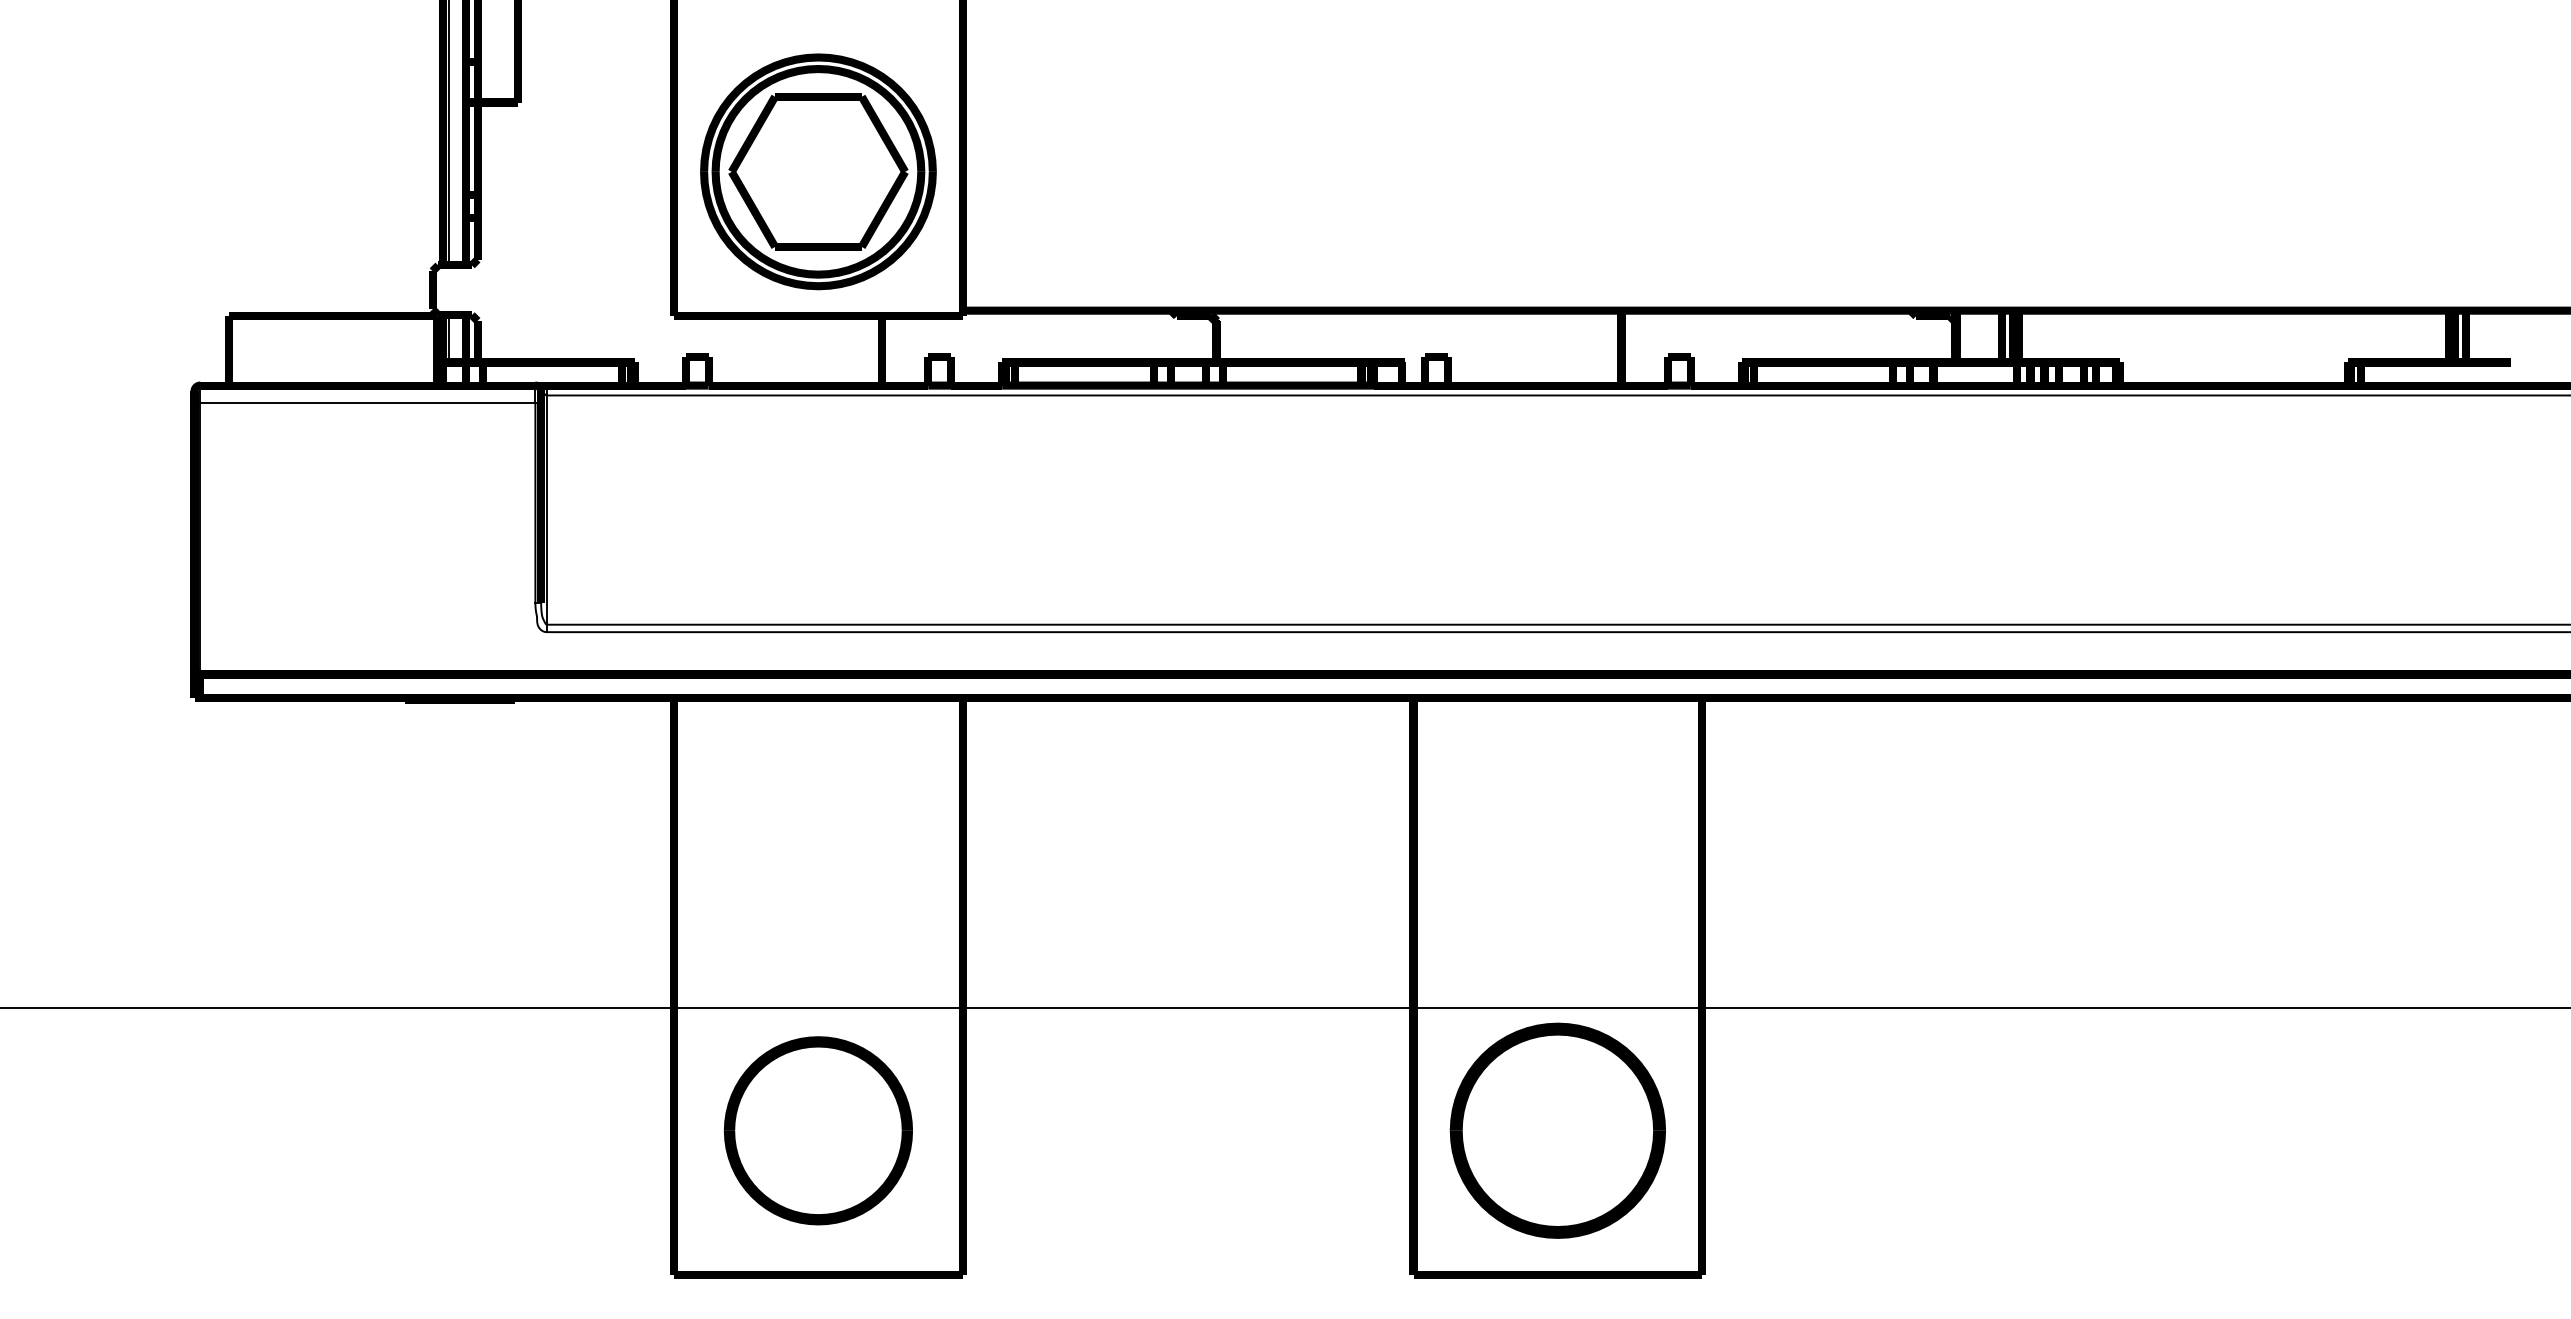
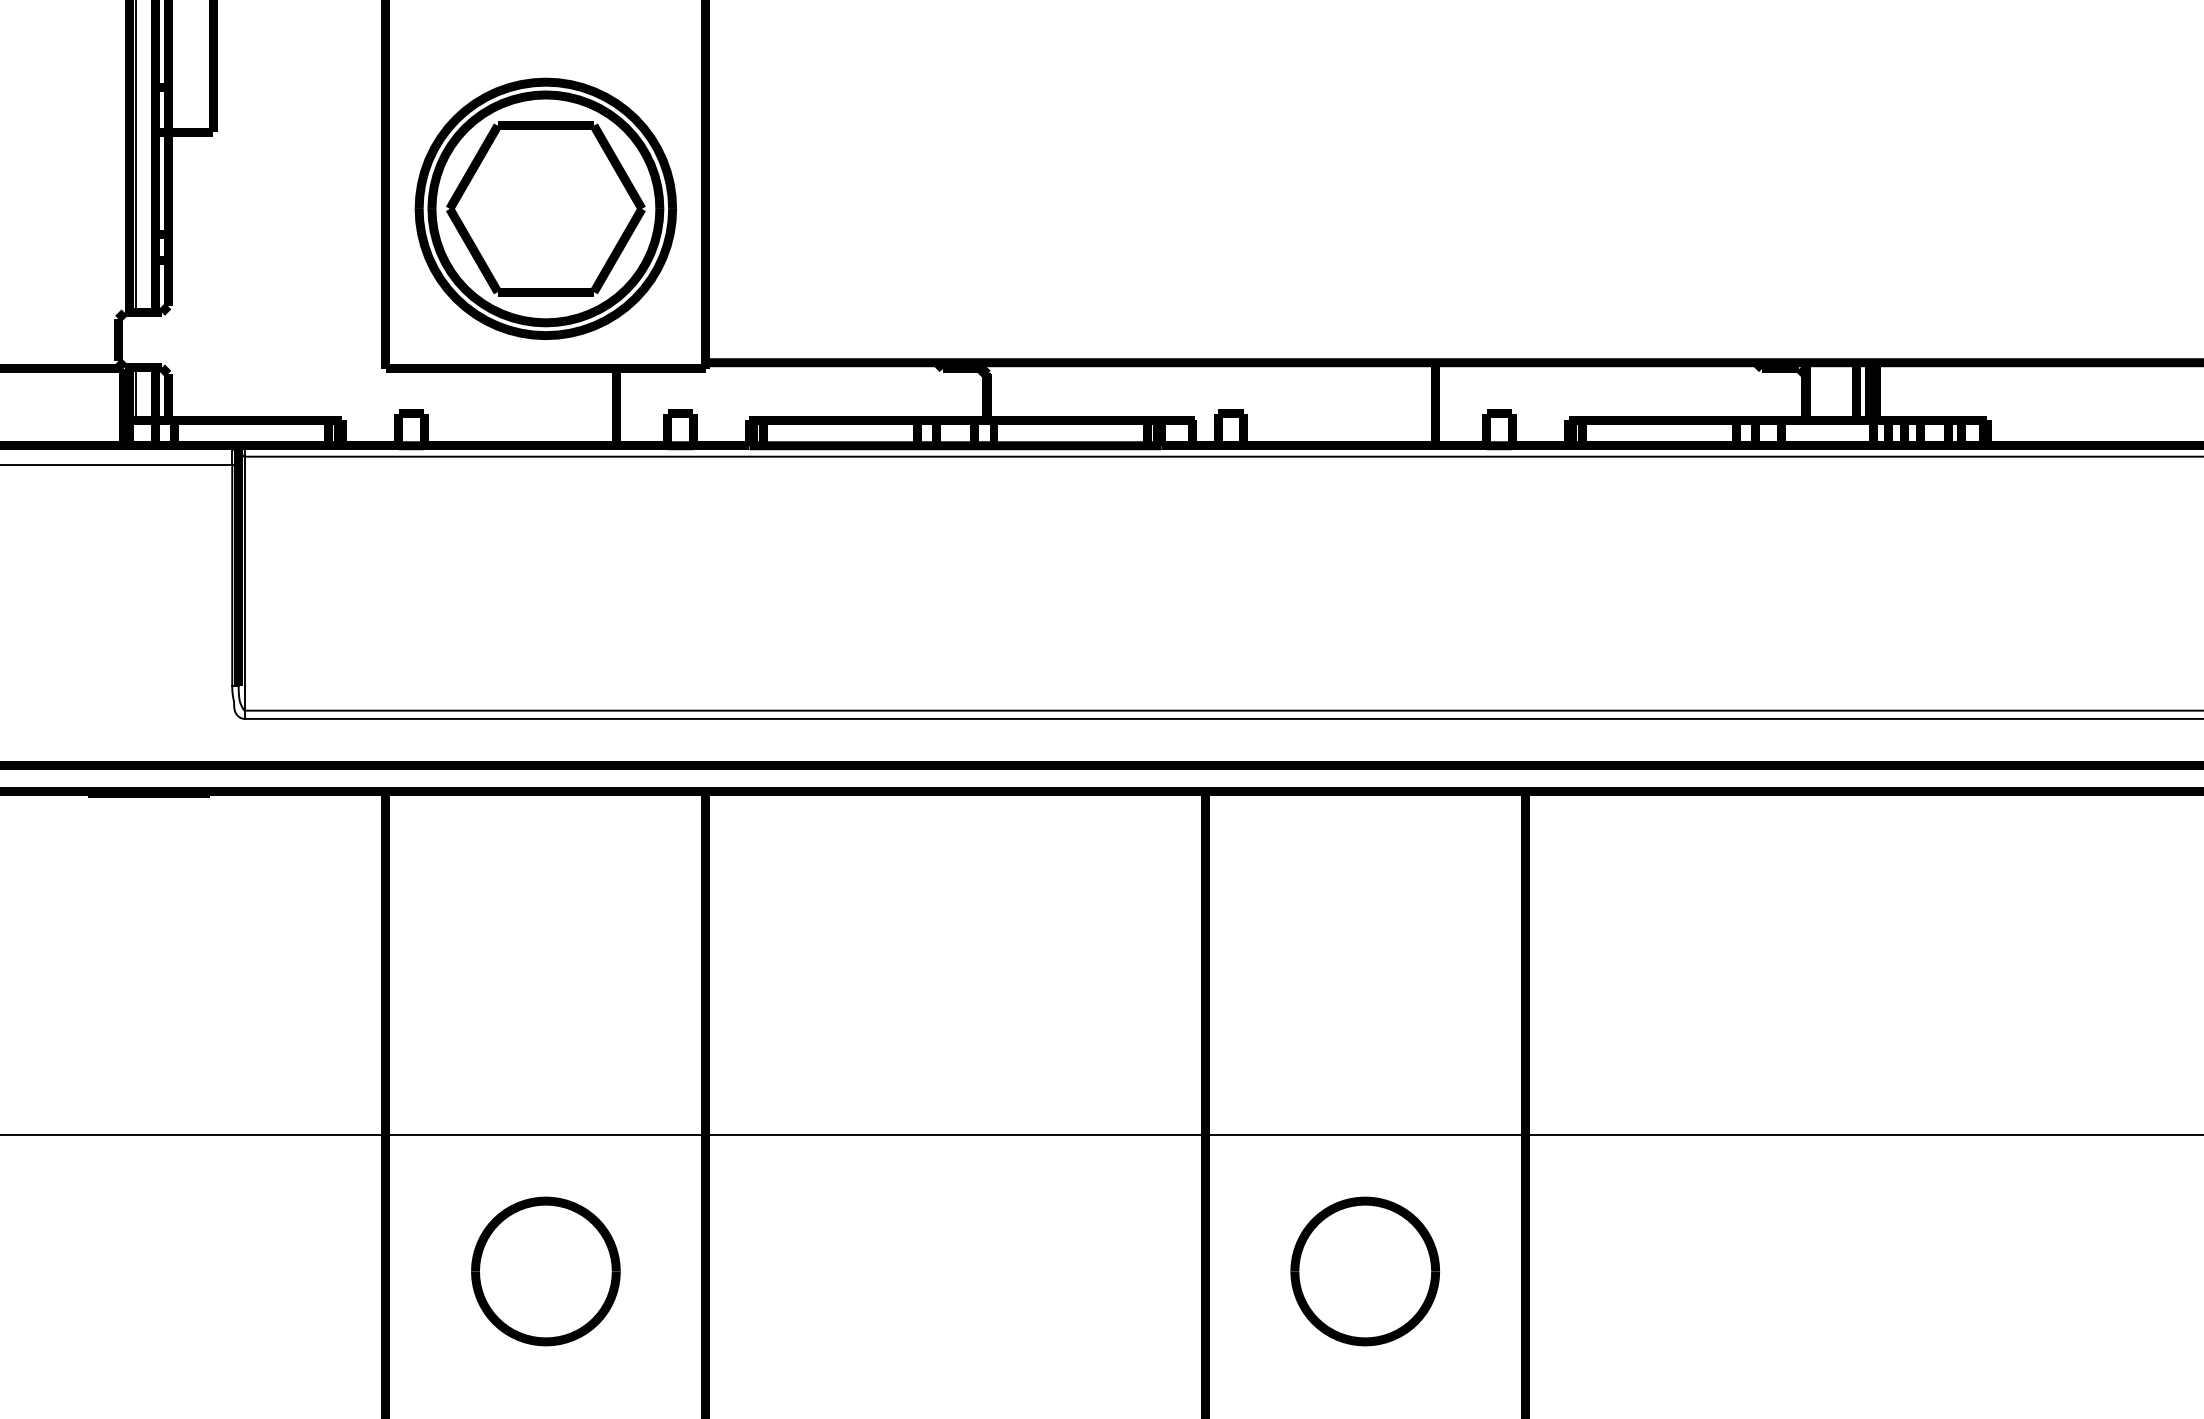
part: (818, 1130) -> (545, 1271), size x0.71
part: (1557, 1130) -> (1364, 1271), size x0.62

